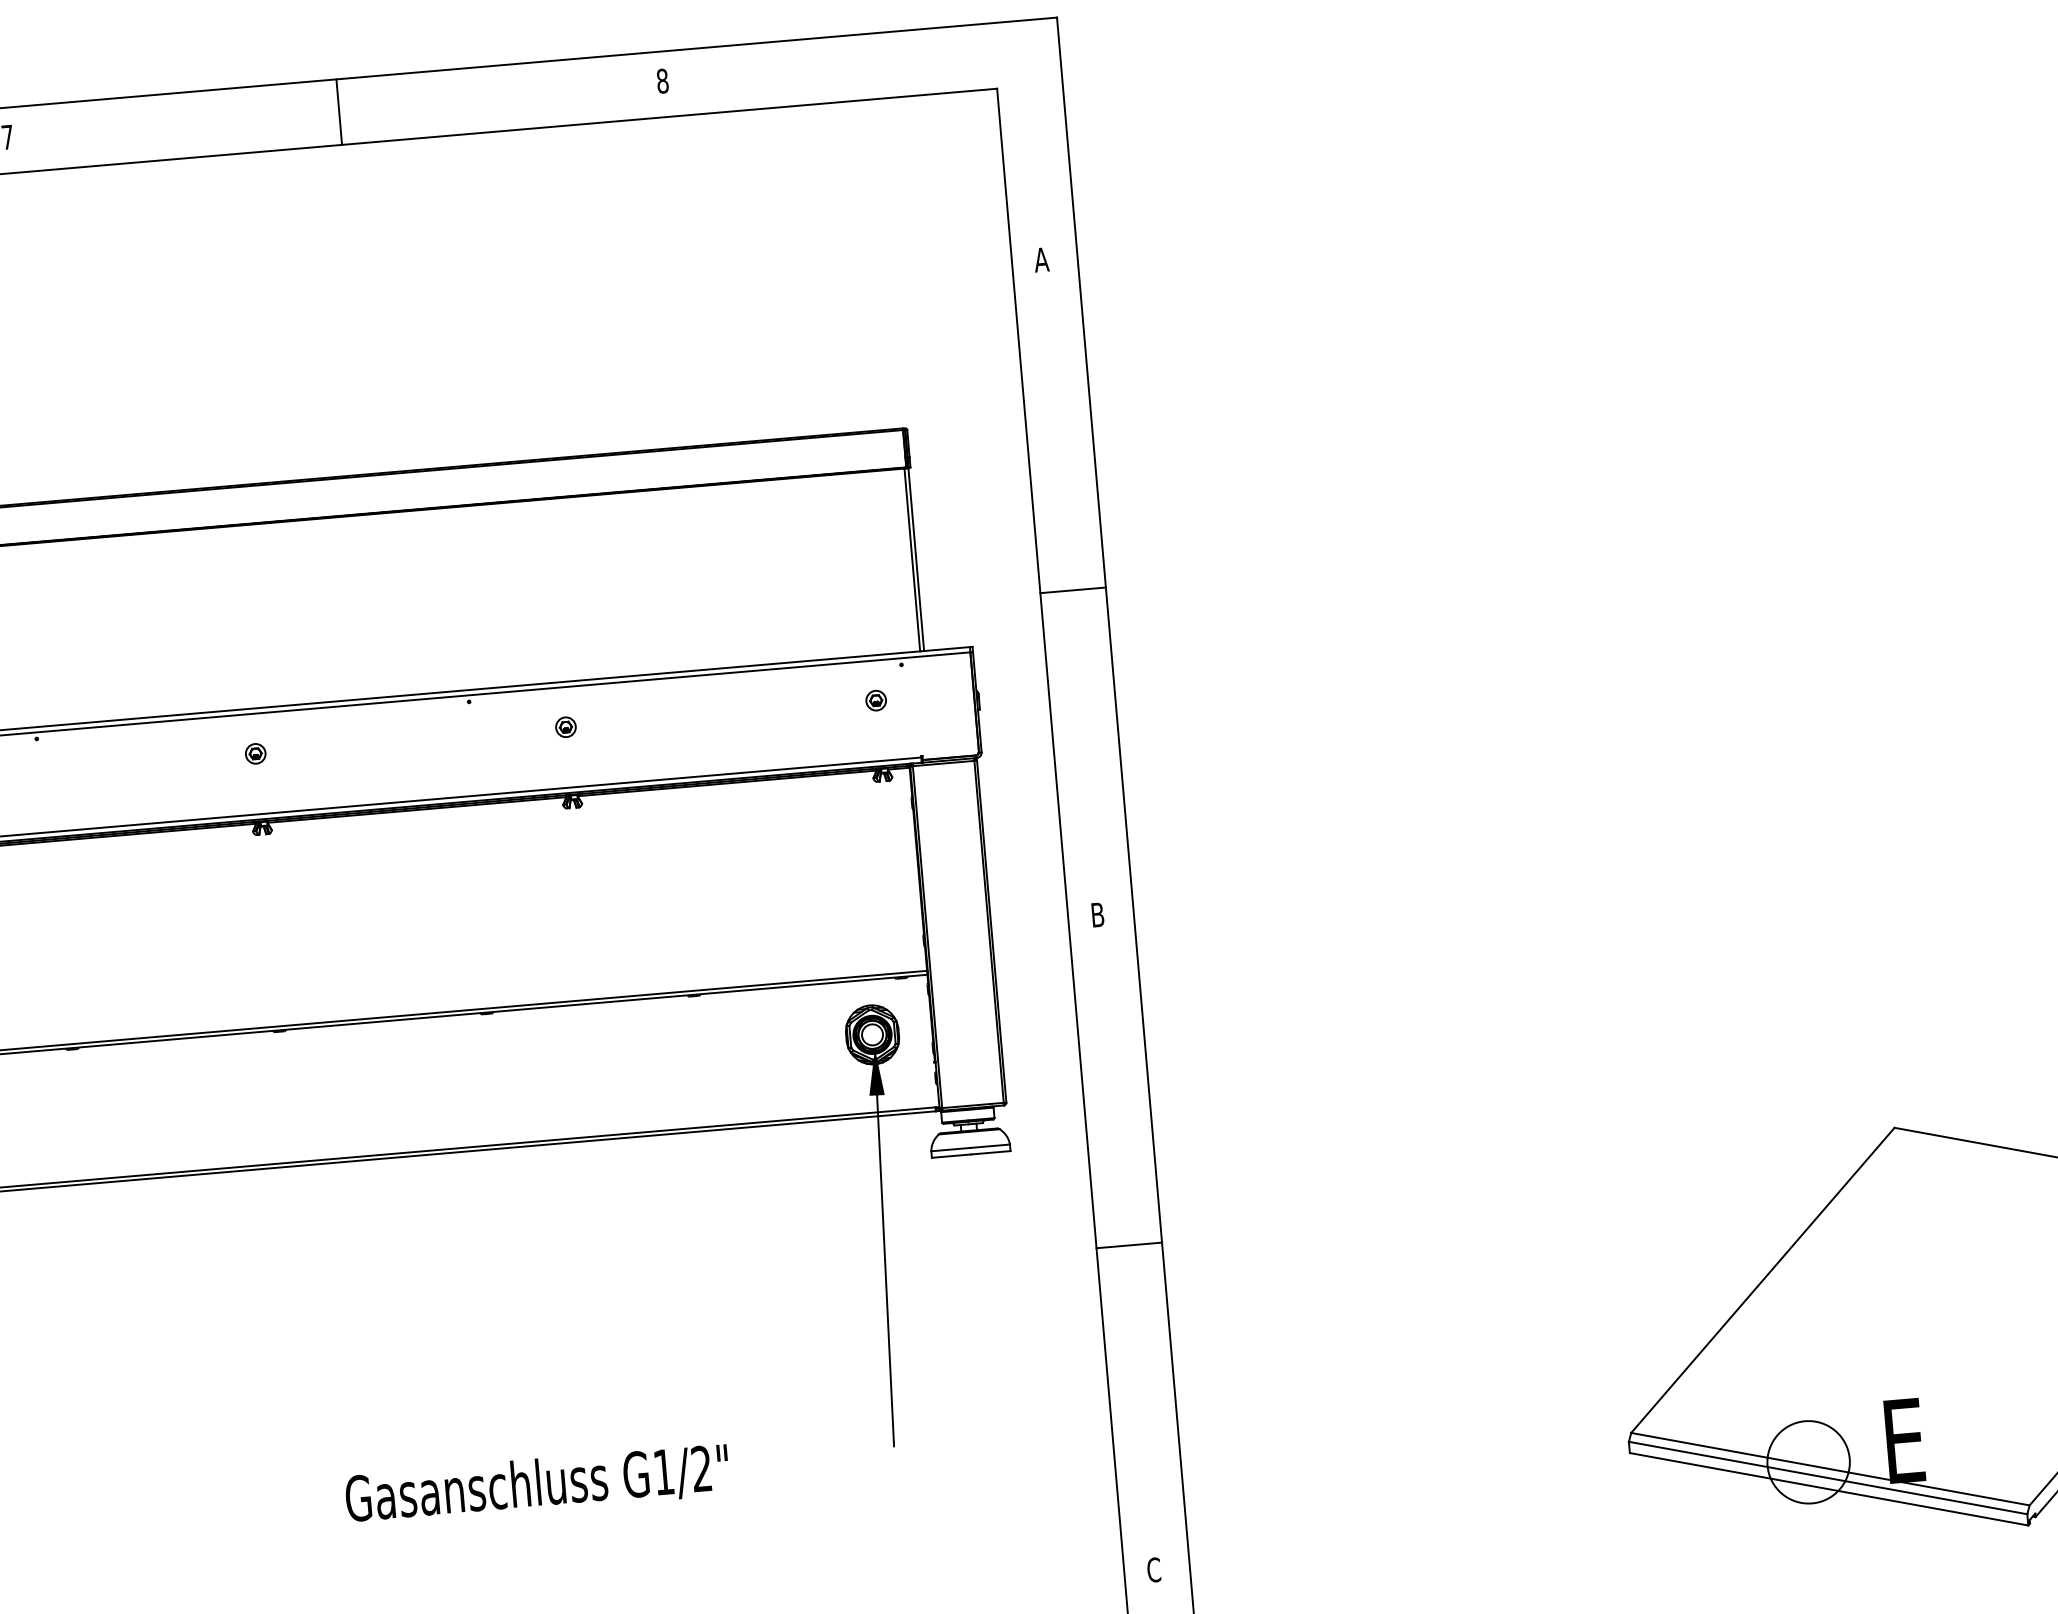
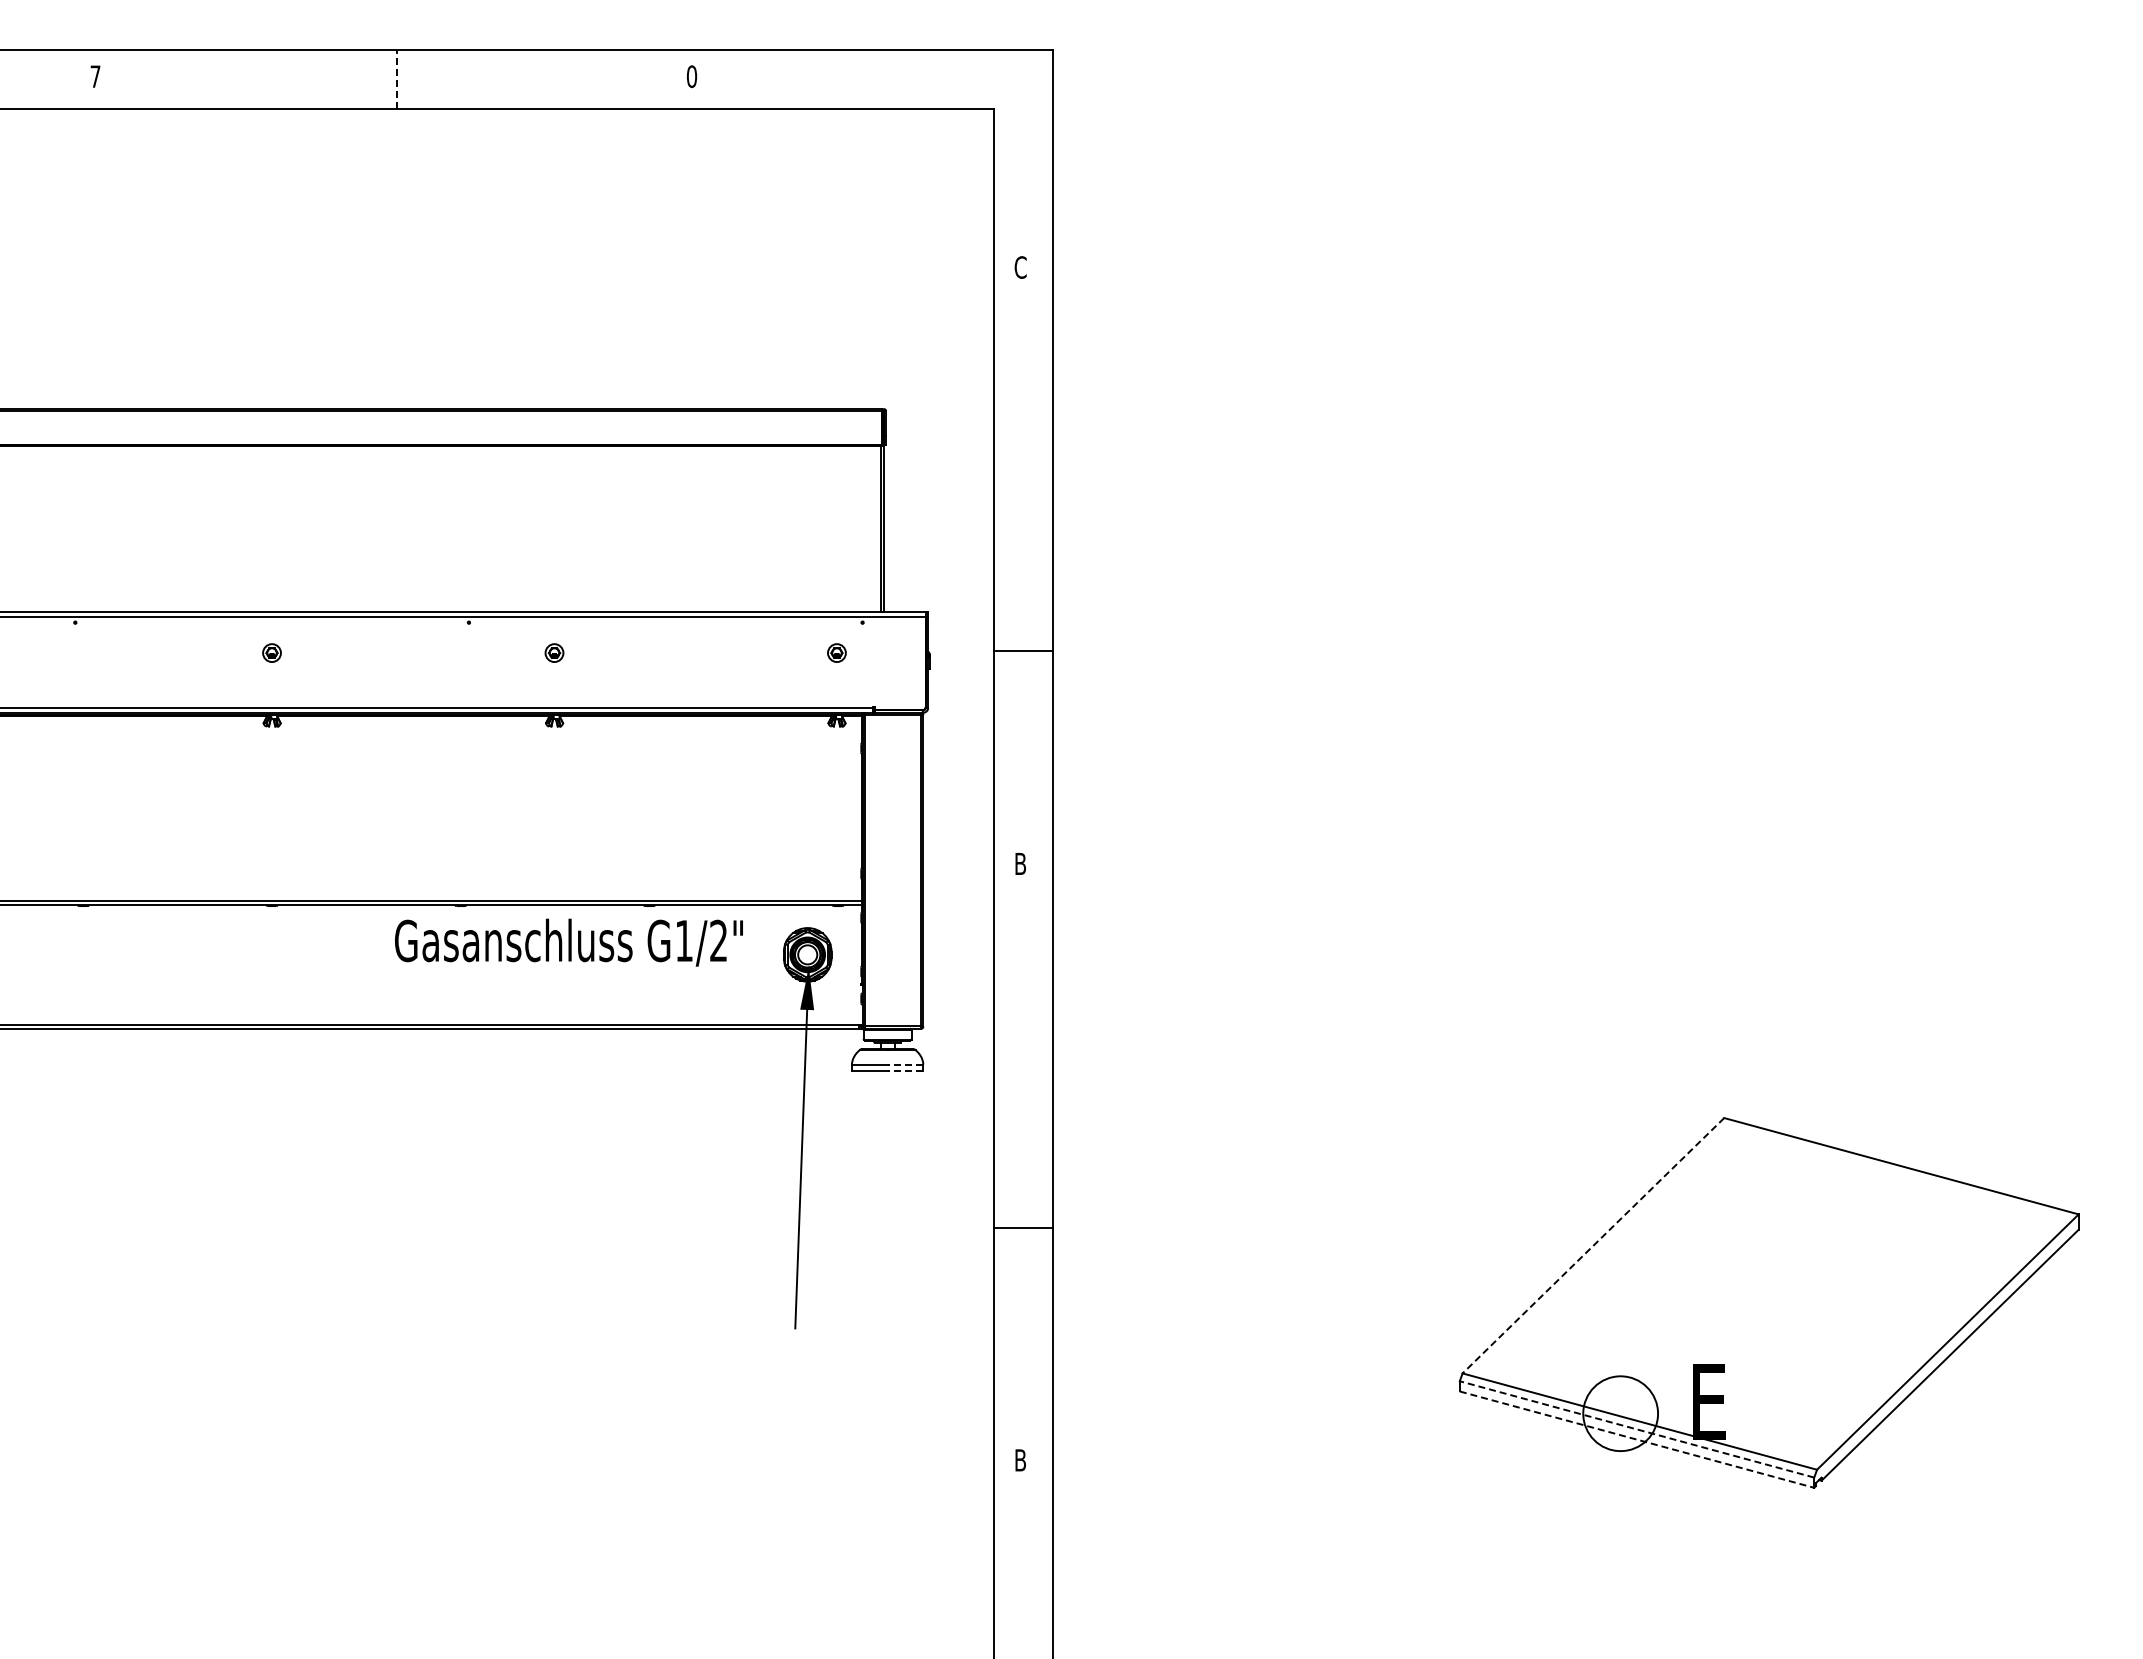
text: (662, 81) -> (691, 76), 8 -> 0
line: (339, 112) -> (397, 79), solid -> dashed
text: (1041, 259) -> (1020, 267), A -> C
line: (1073, 590) -> (1023, 650), moved
line: (990, 1146) -> (905, 1064), solid -> dashed
line: (990, 1152) -> (905, 1070), solid -> dashed
line: (1129, 1245) -> (1023, 1228), moved
line: (1762, 1280) -> (1593, 1245), solid -> dashed
line: (1828, 1478) -> (1637, 1429), solid -> dashed
text: (536, 1484) -> (568, 942), moved
line: (1829, 1489) -> (1637, 1439), solid -> dashed
text: (1153, 1570) -> (1020, 1460), C -> B

